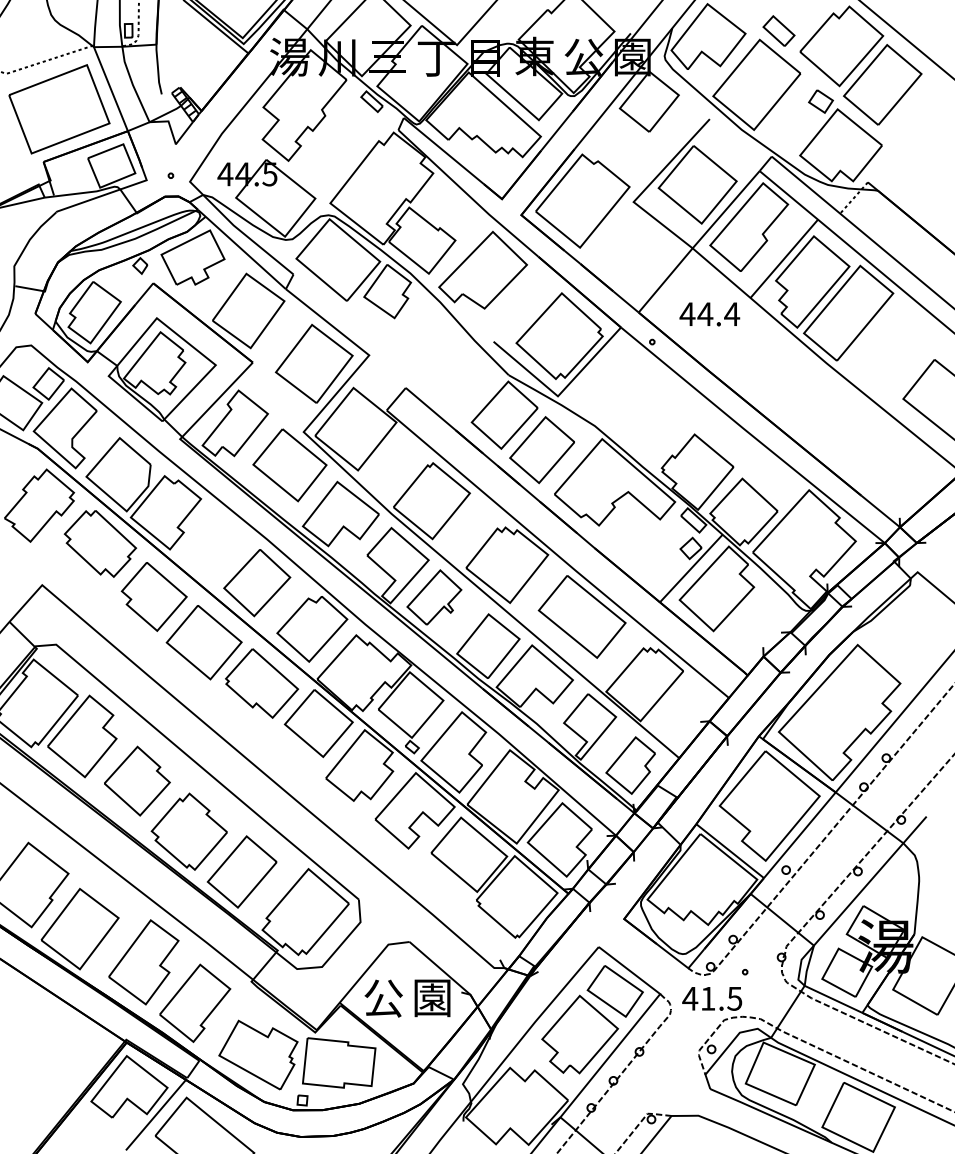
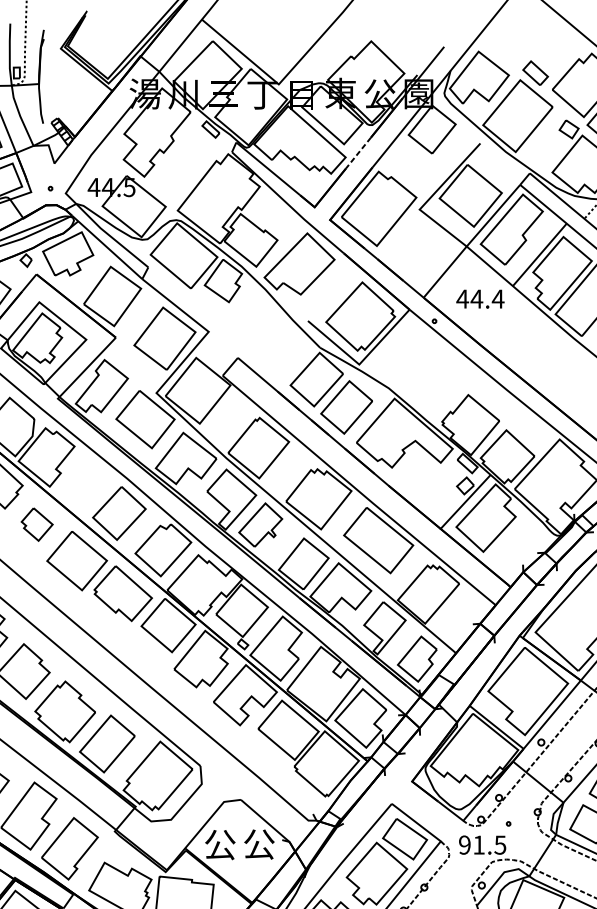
line: (556, 131) -> (358, 153), solid -> dashed
part: (153, 596) -> (36, 524), size x0.6
text: (432, 998) -> (259, 844), 園 -> 公
text: (690, 998) -> (465, 844), 41.5 -> 91.5

